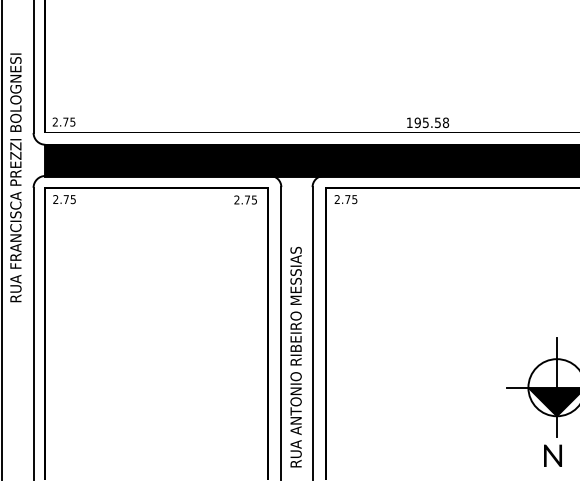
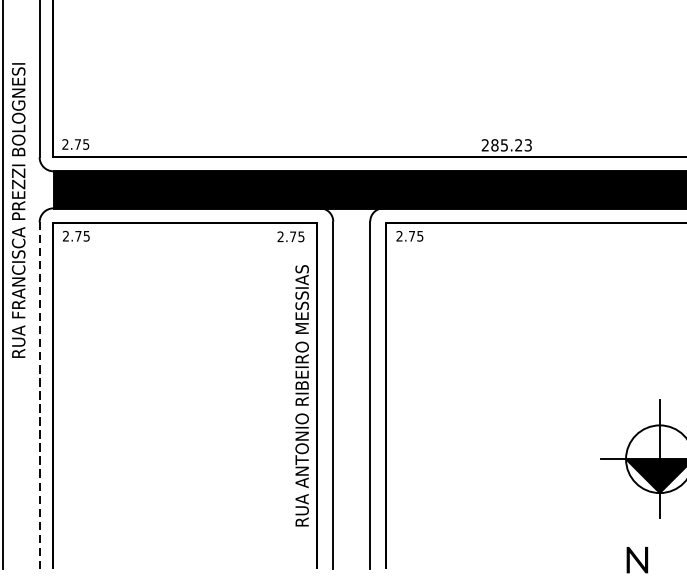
text: (427, 122) -> (506, 144), 195.58 -> 285.23
line: (33, 333) -> (39, 395), solid -> dashed
text: (295, 356) -> (301, 395), moved
text: (552, 455) -> (636, 559), moved

